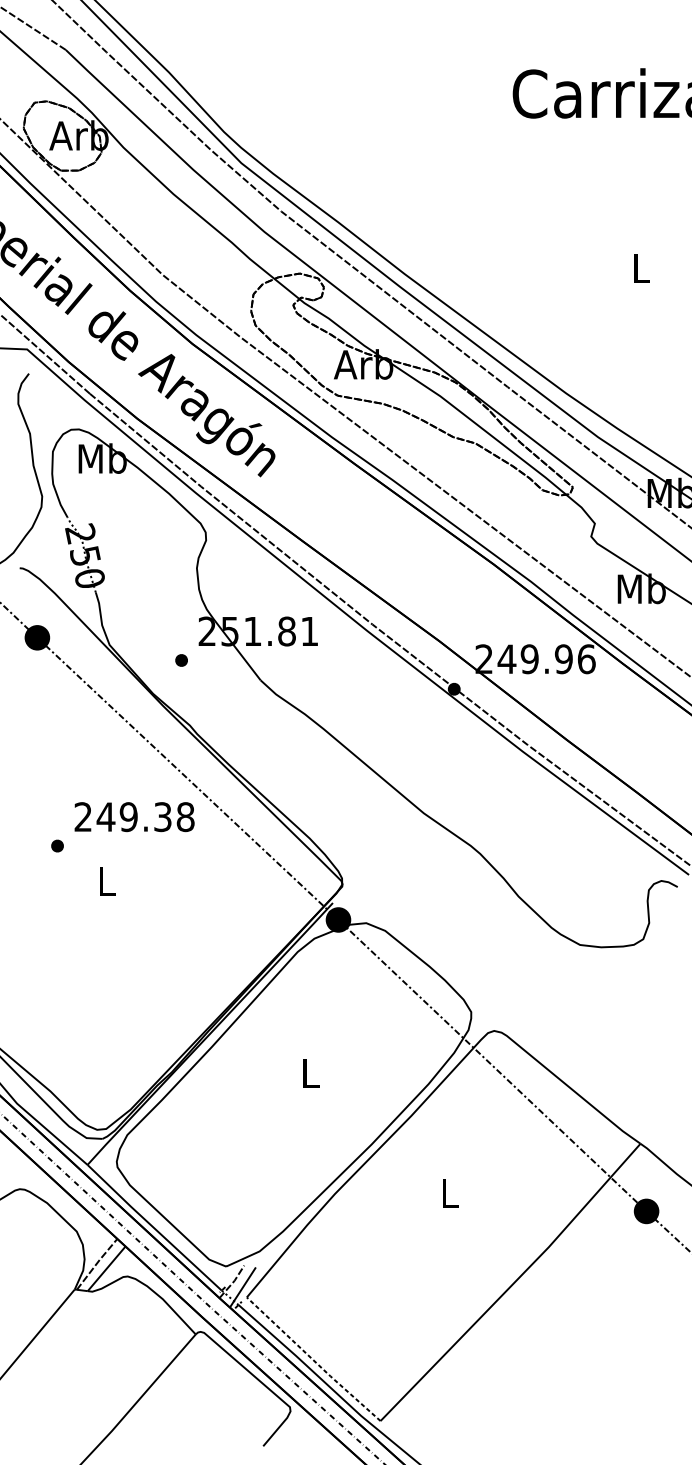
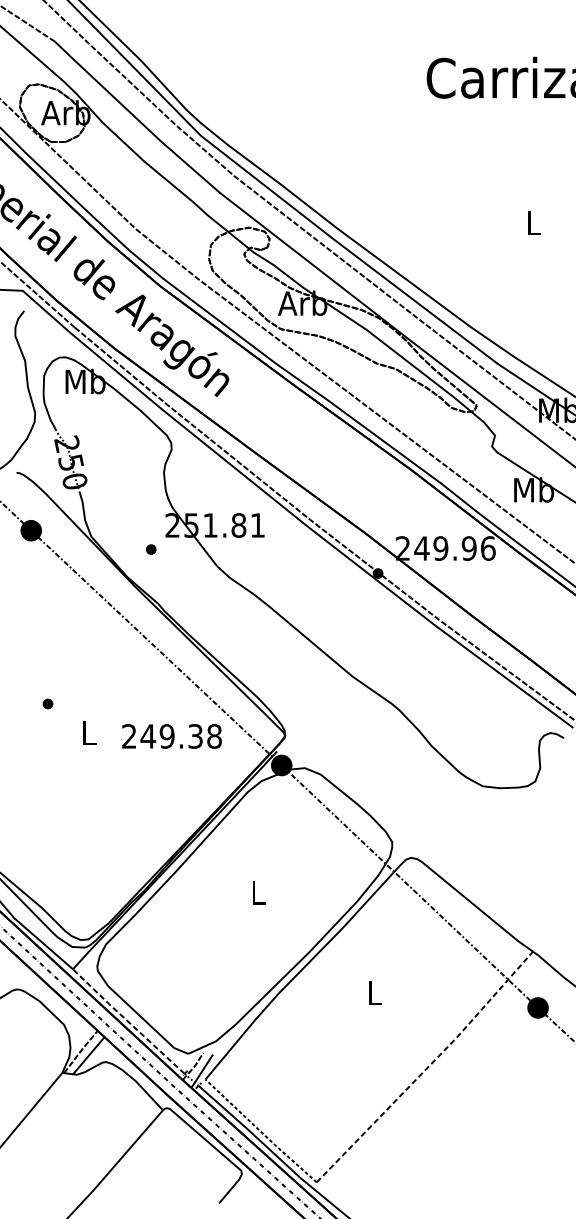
text: (134, 817) -> (171, 736), moved
line: (153, 1227) -> (127, 1021), solid -> dashed
line: (513, 1283) -> (427, 1067), solid -> dashed

